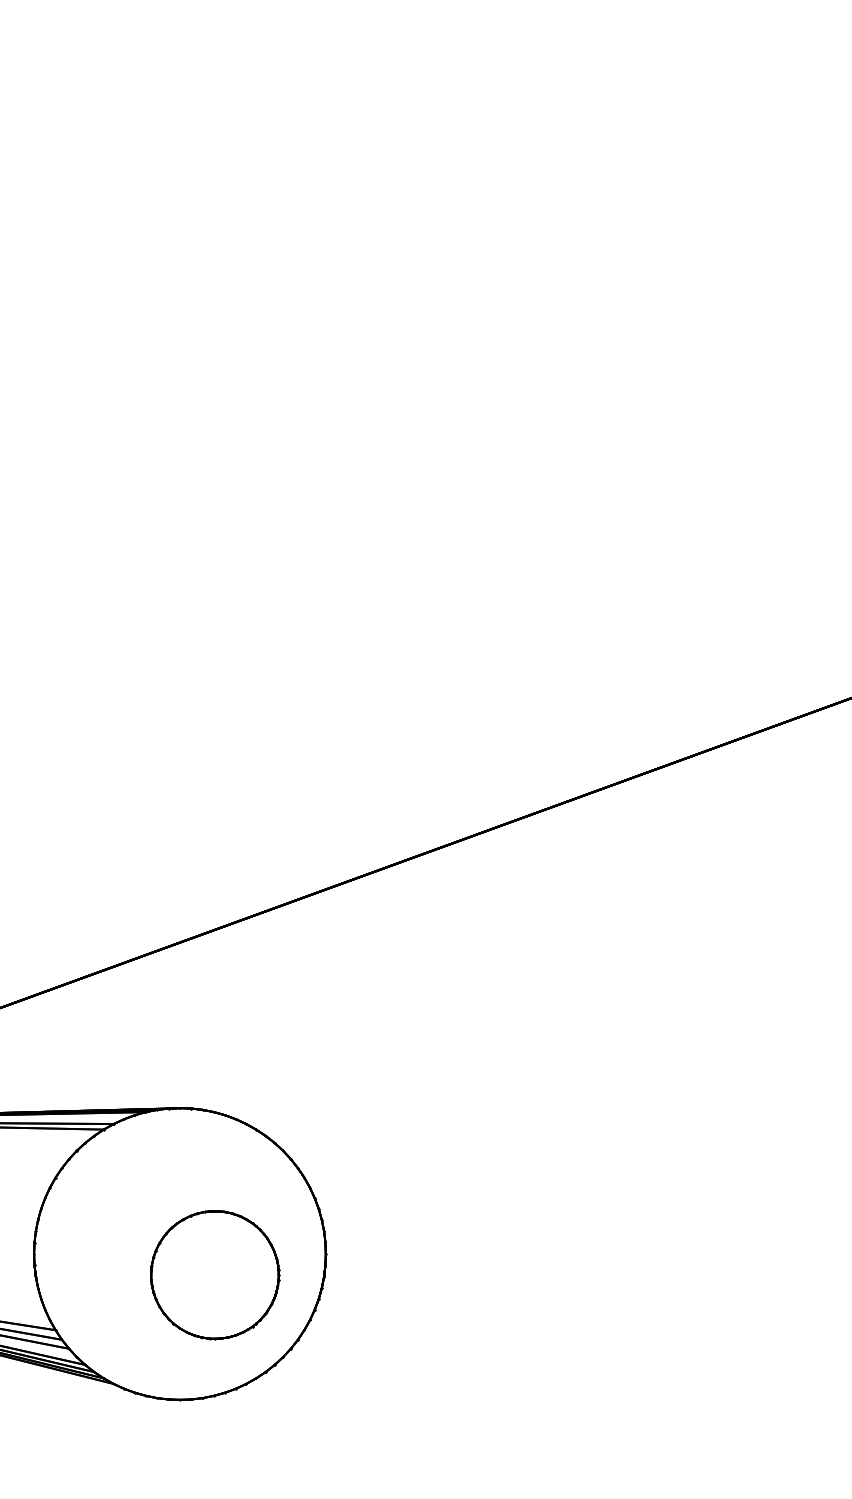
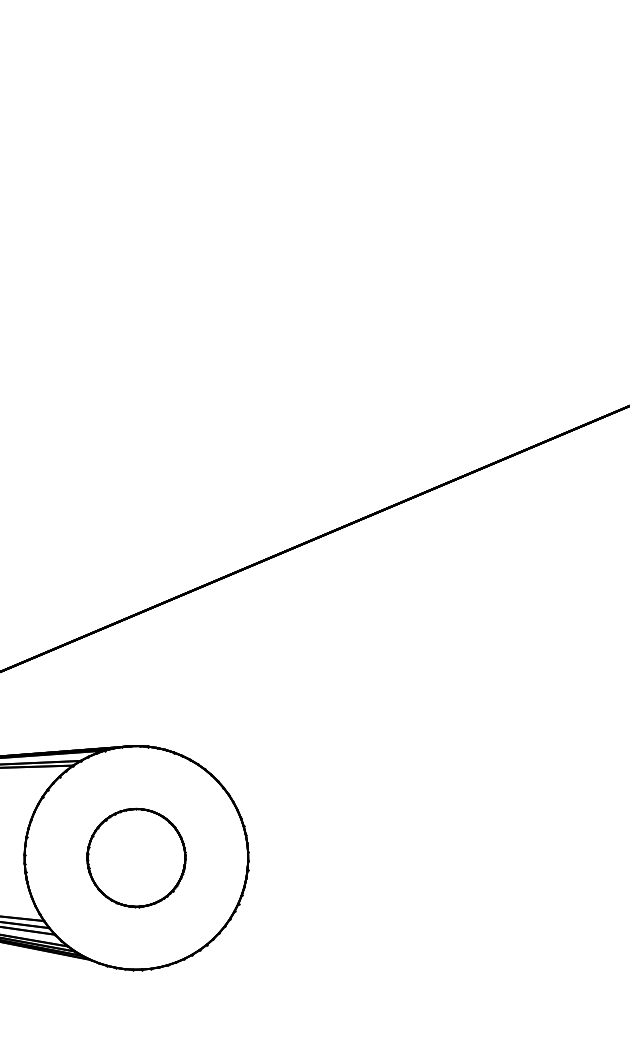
part: (215, 1275) -> (136, 858), moved

